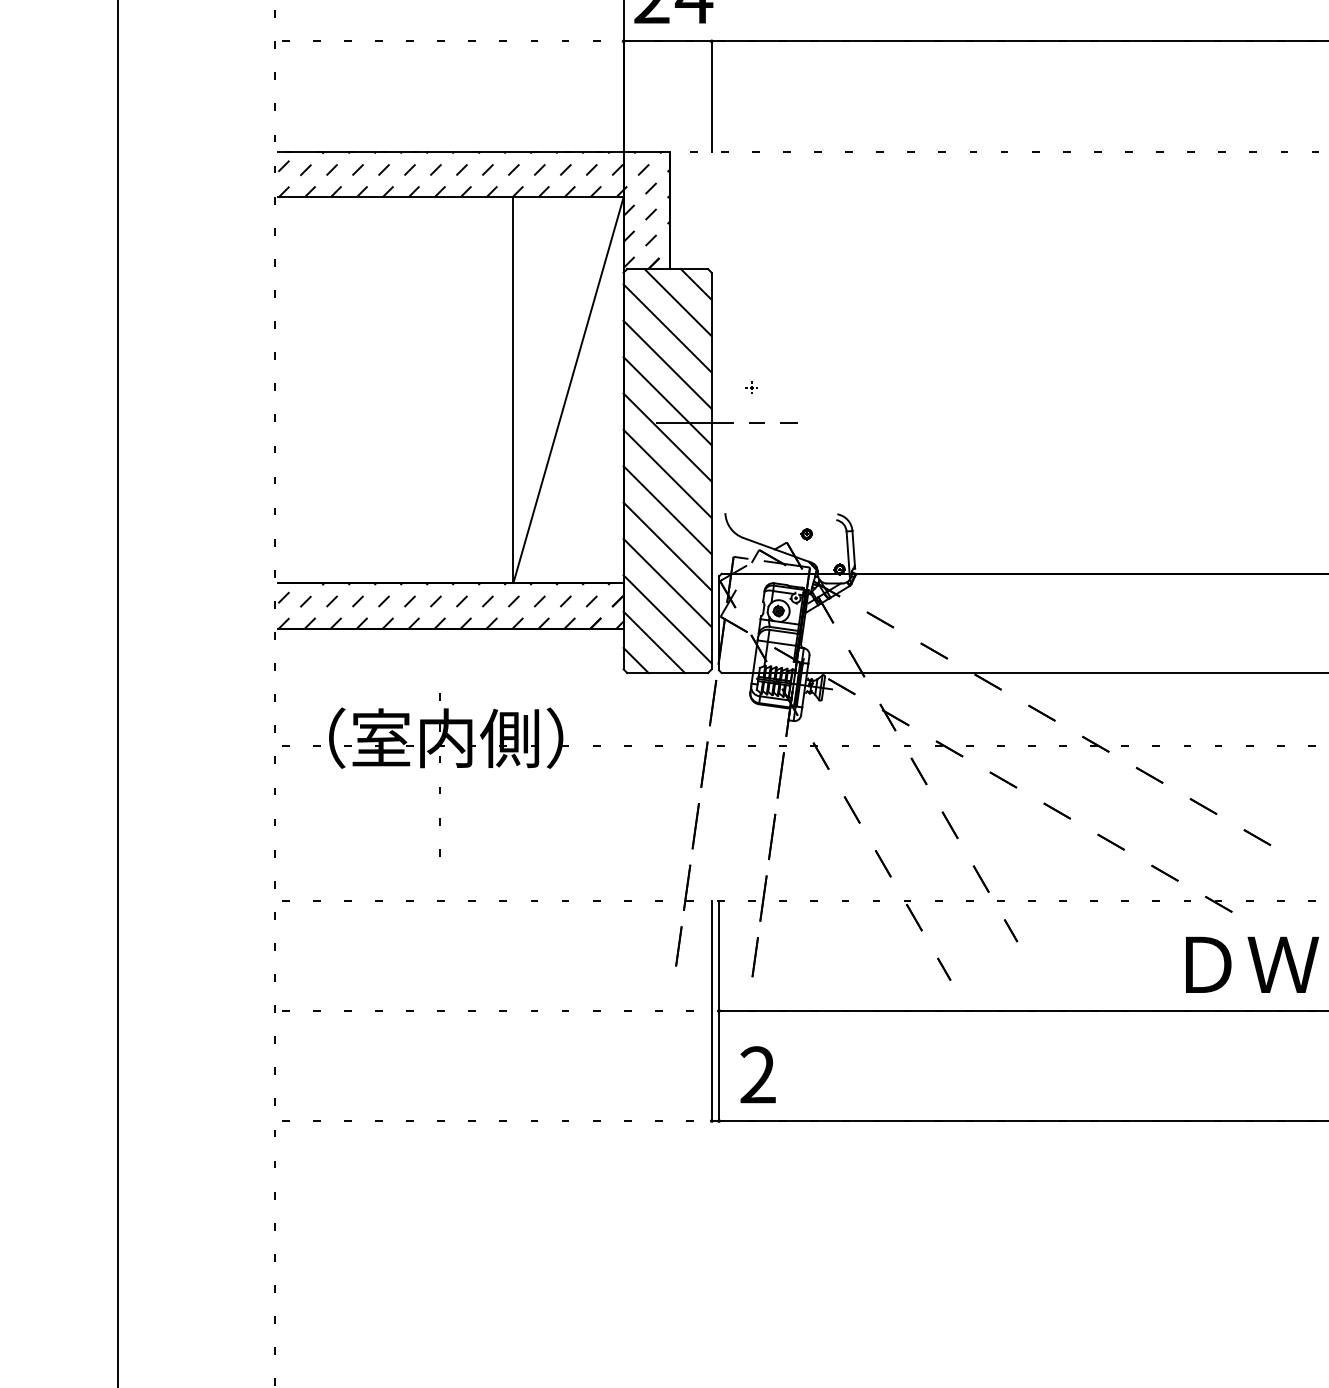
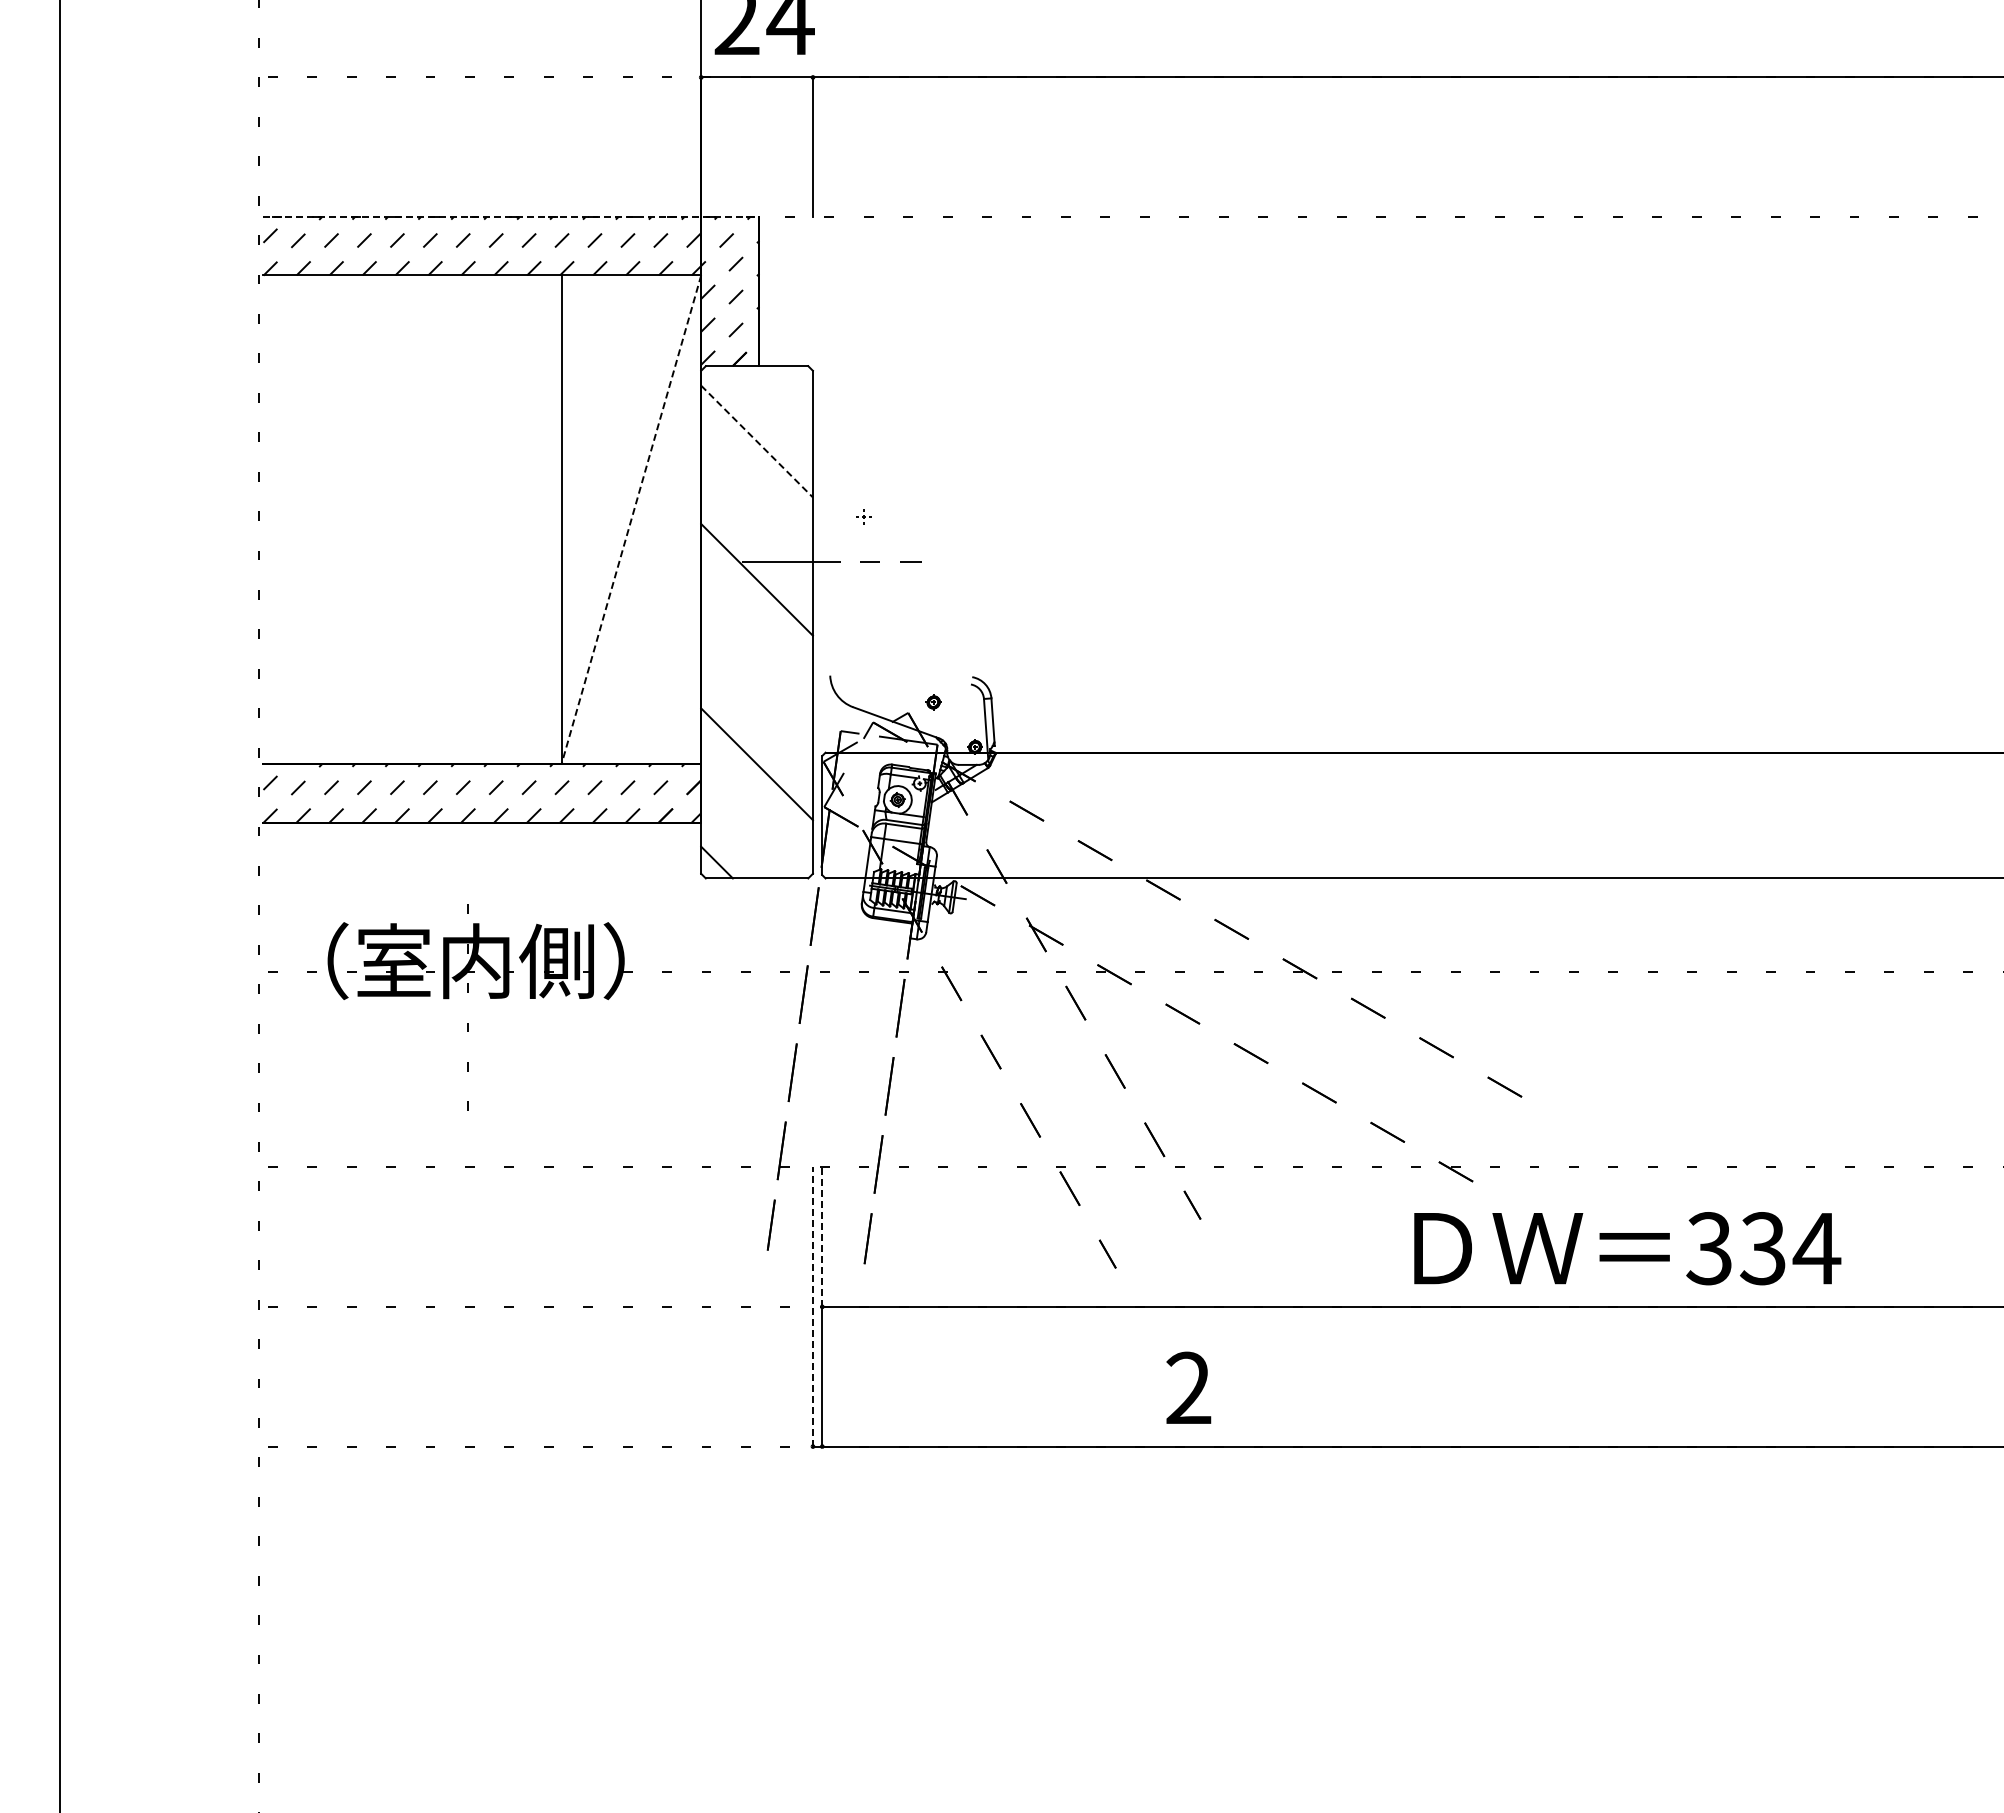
line: (474, 151) -> (511, 217), solid -> dashed
line: (695, 284) -> (792, 385), removed
line: (677, 302) -> (769, 408), removed
line: (668, 328) -> (757, 441), solid -> dashed
line: (667, 364) -> (756, 487), removed
line: (568, 390) -> (631, 520), solid -> dashed
line: (667, 401) -> (756, 533), removed
line: (667, 473) -> (756, 625), removed
line: (667, 509) -> (756, 671), removed
line: (667, 546) -> (756, 718), removed
line: (667, 619) -> (756, 810), removed
line: (654, 642) -> (740, 839), removed
line: (719, 956) -> (822, 1237), solid -> dashed
line: (711, 1010) -> (812, 1306), solid -> dashed
text: (757, 1074) -> (1188, 1387), moved

